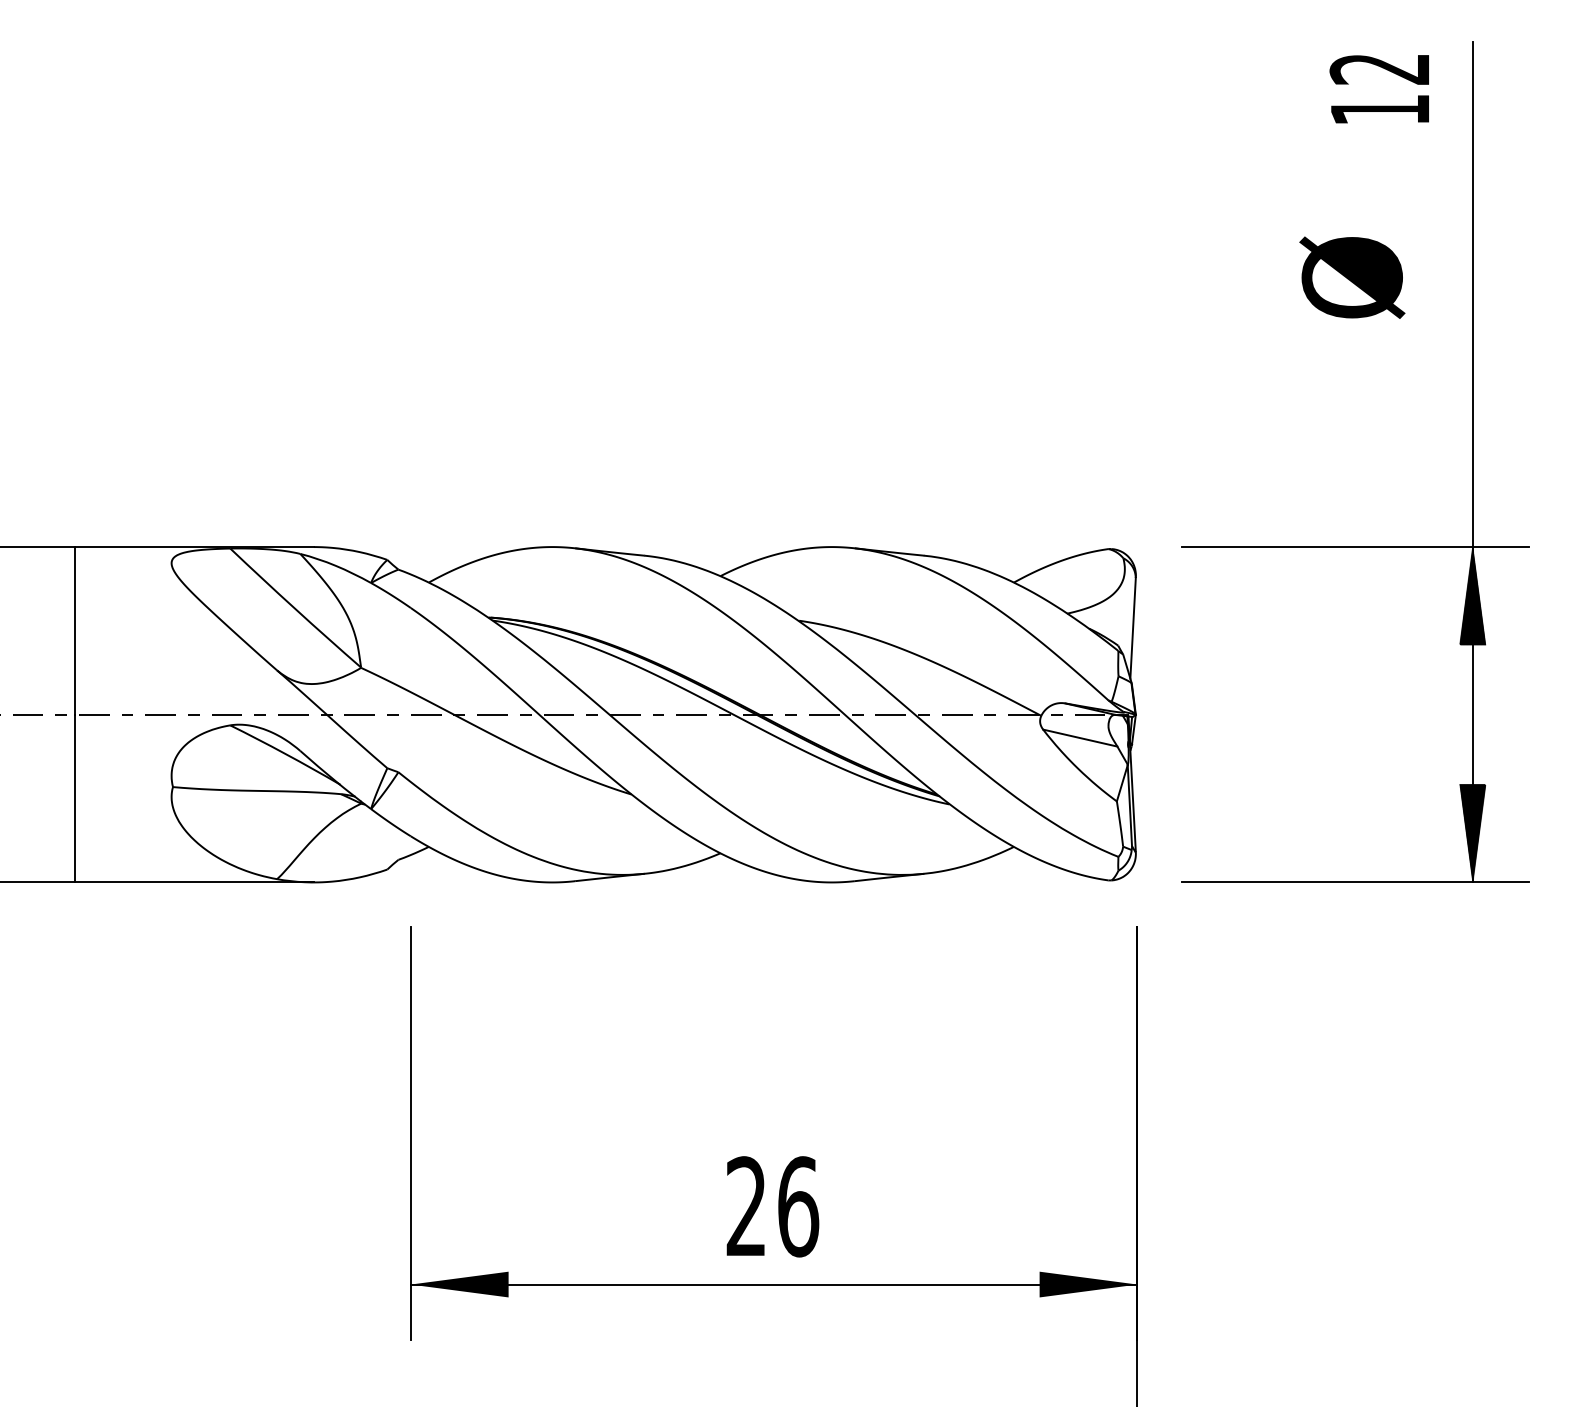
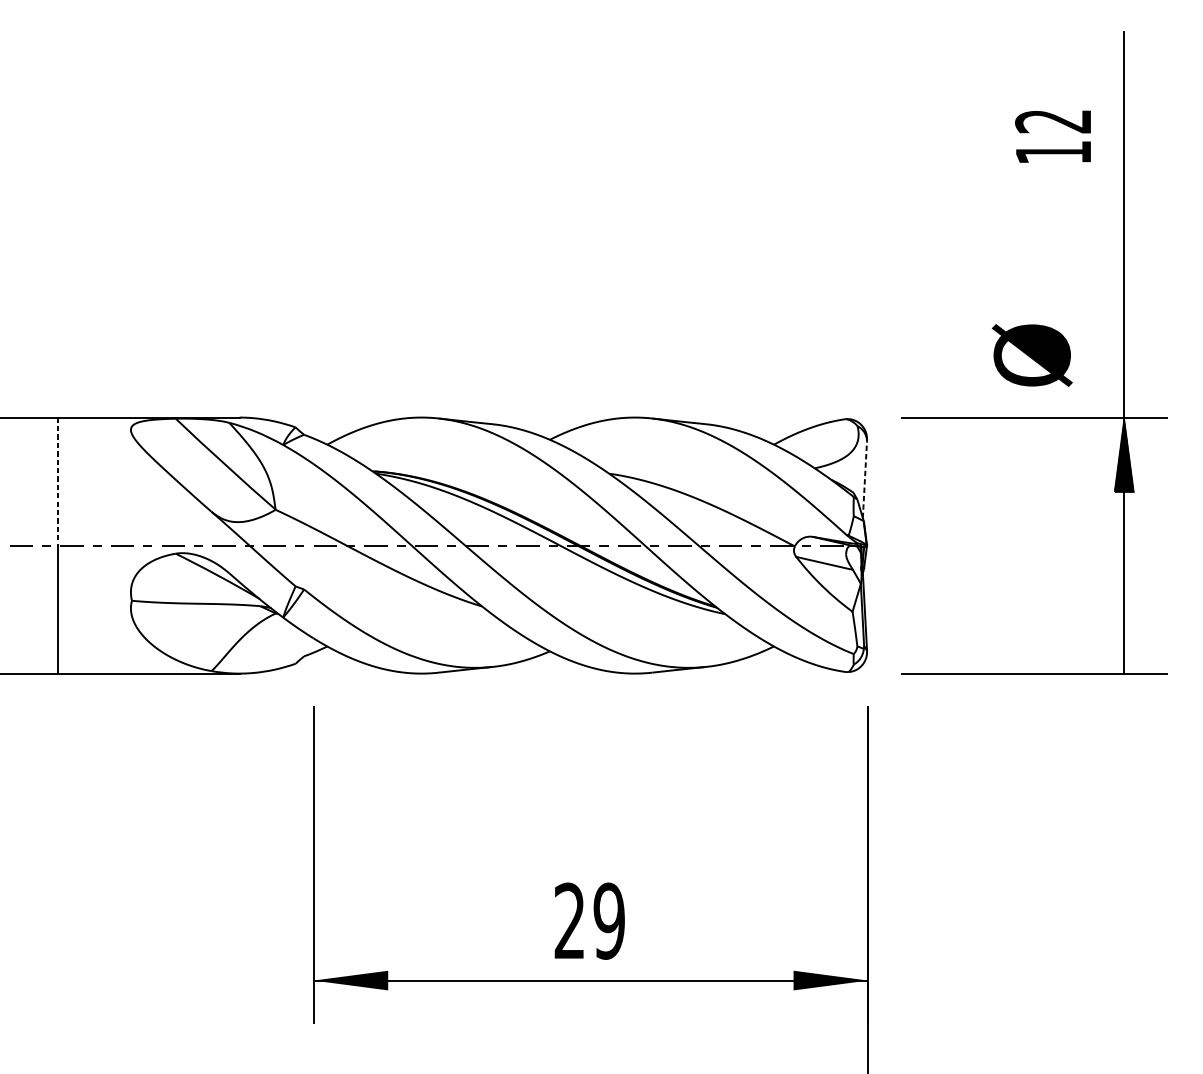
text: (1378, 89) -> (1052, 136), moved
text: (1352, 277) -> (1032, 355), moved
line: (1133, 627) -> (865, 478), solid -> dashed
line: (75, 630) -> (57, 481), solid -> dashed
hatch: (1472, 833) -> (1124, 636), removed
text: (798, 1206) -> (609, 920), 26 -> 29

